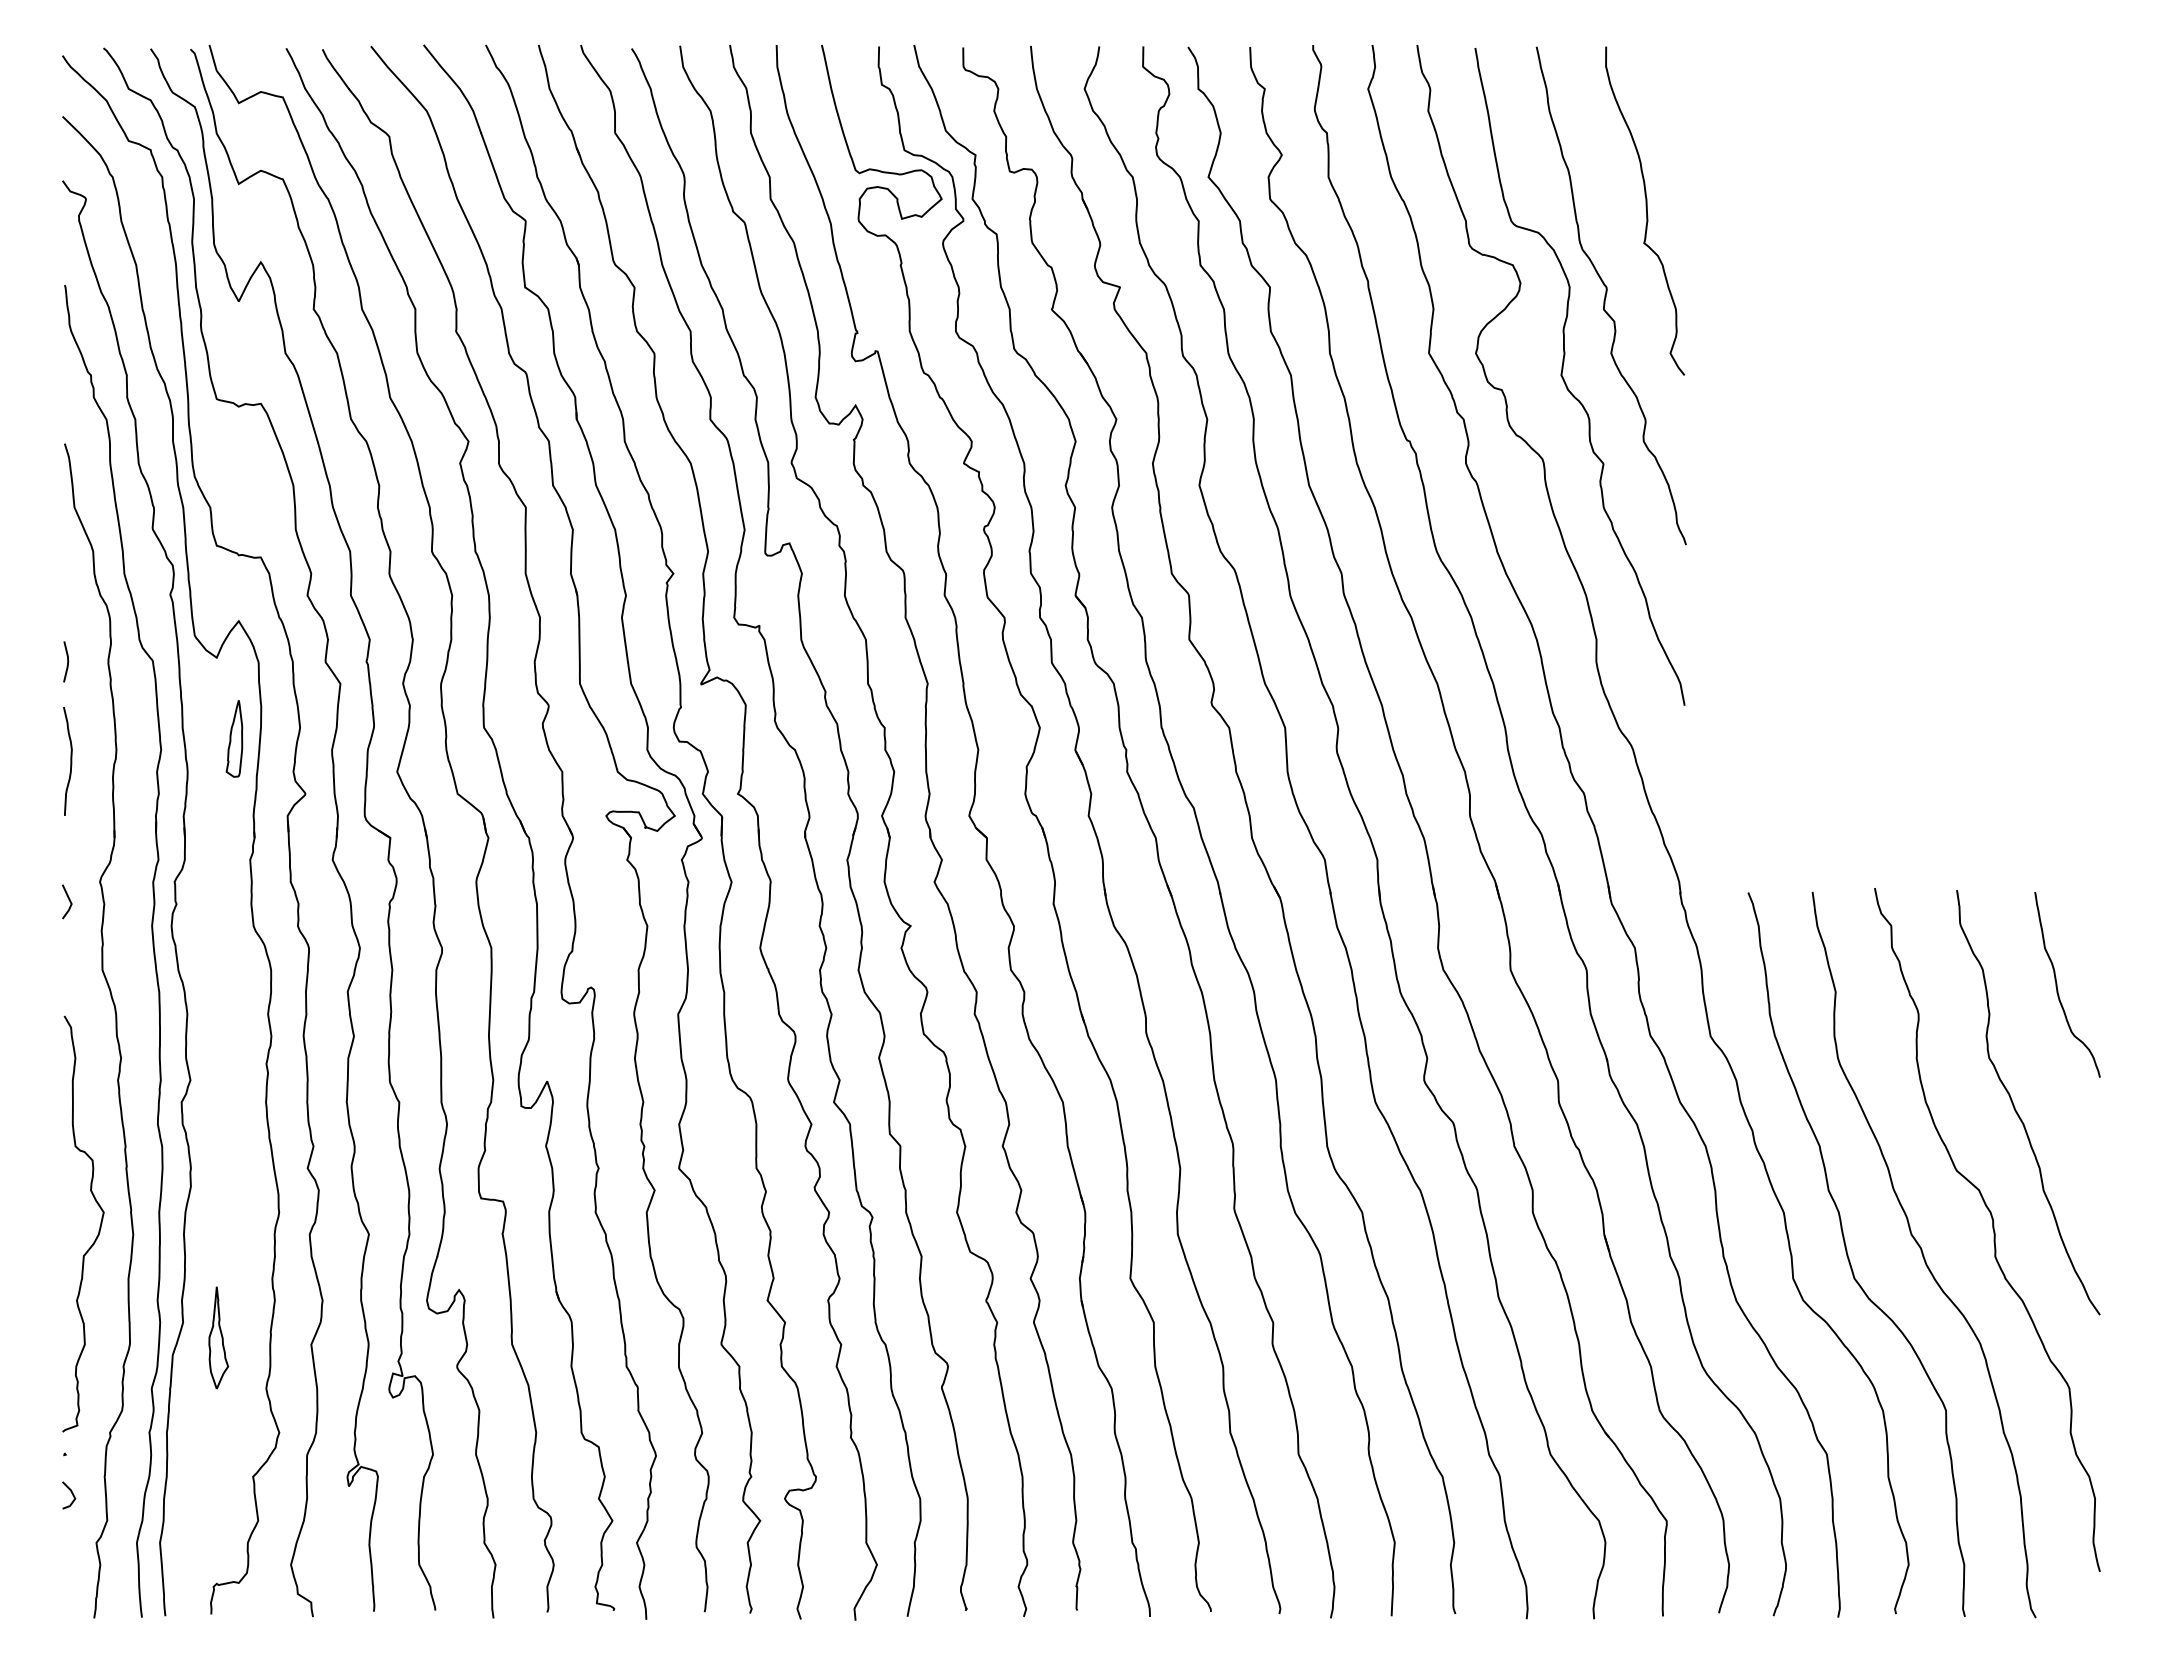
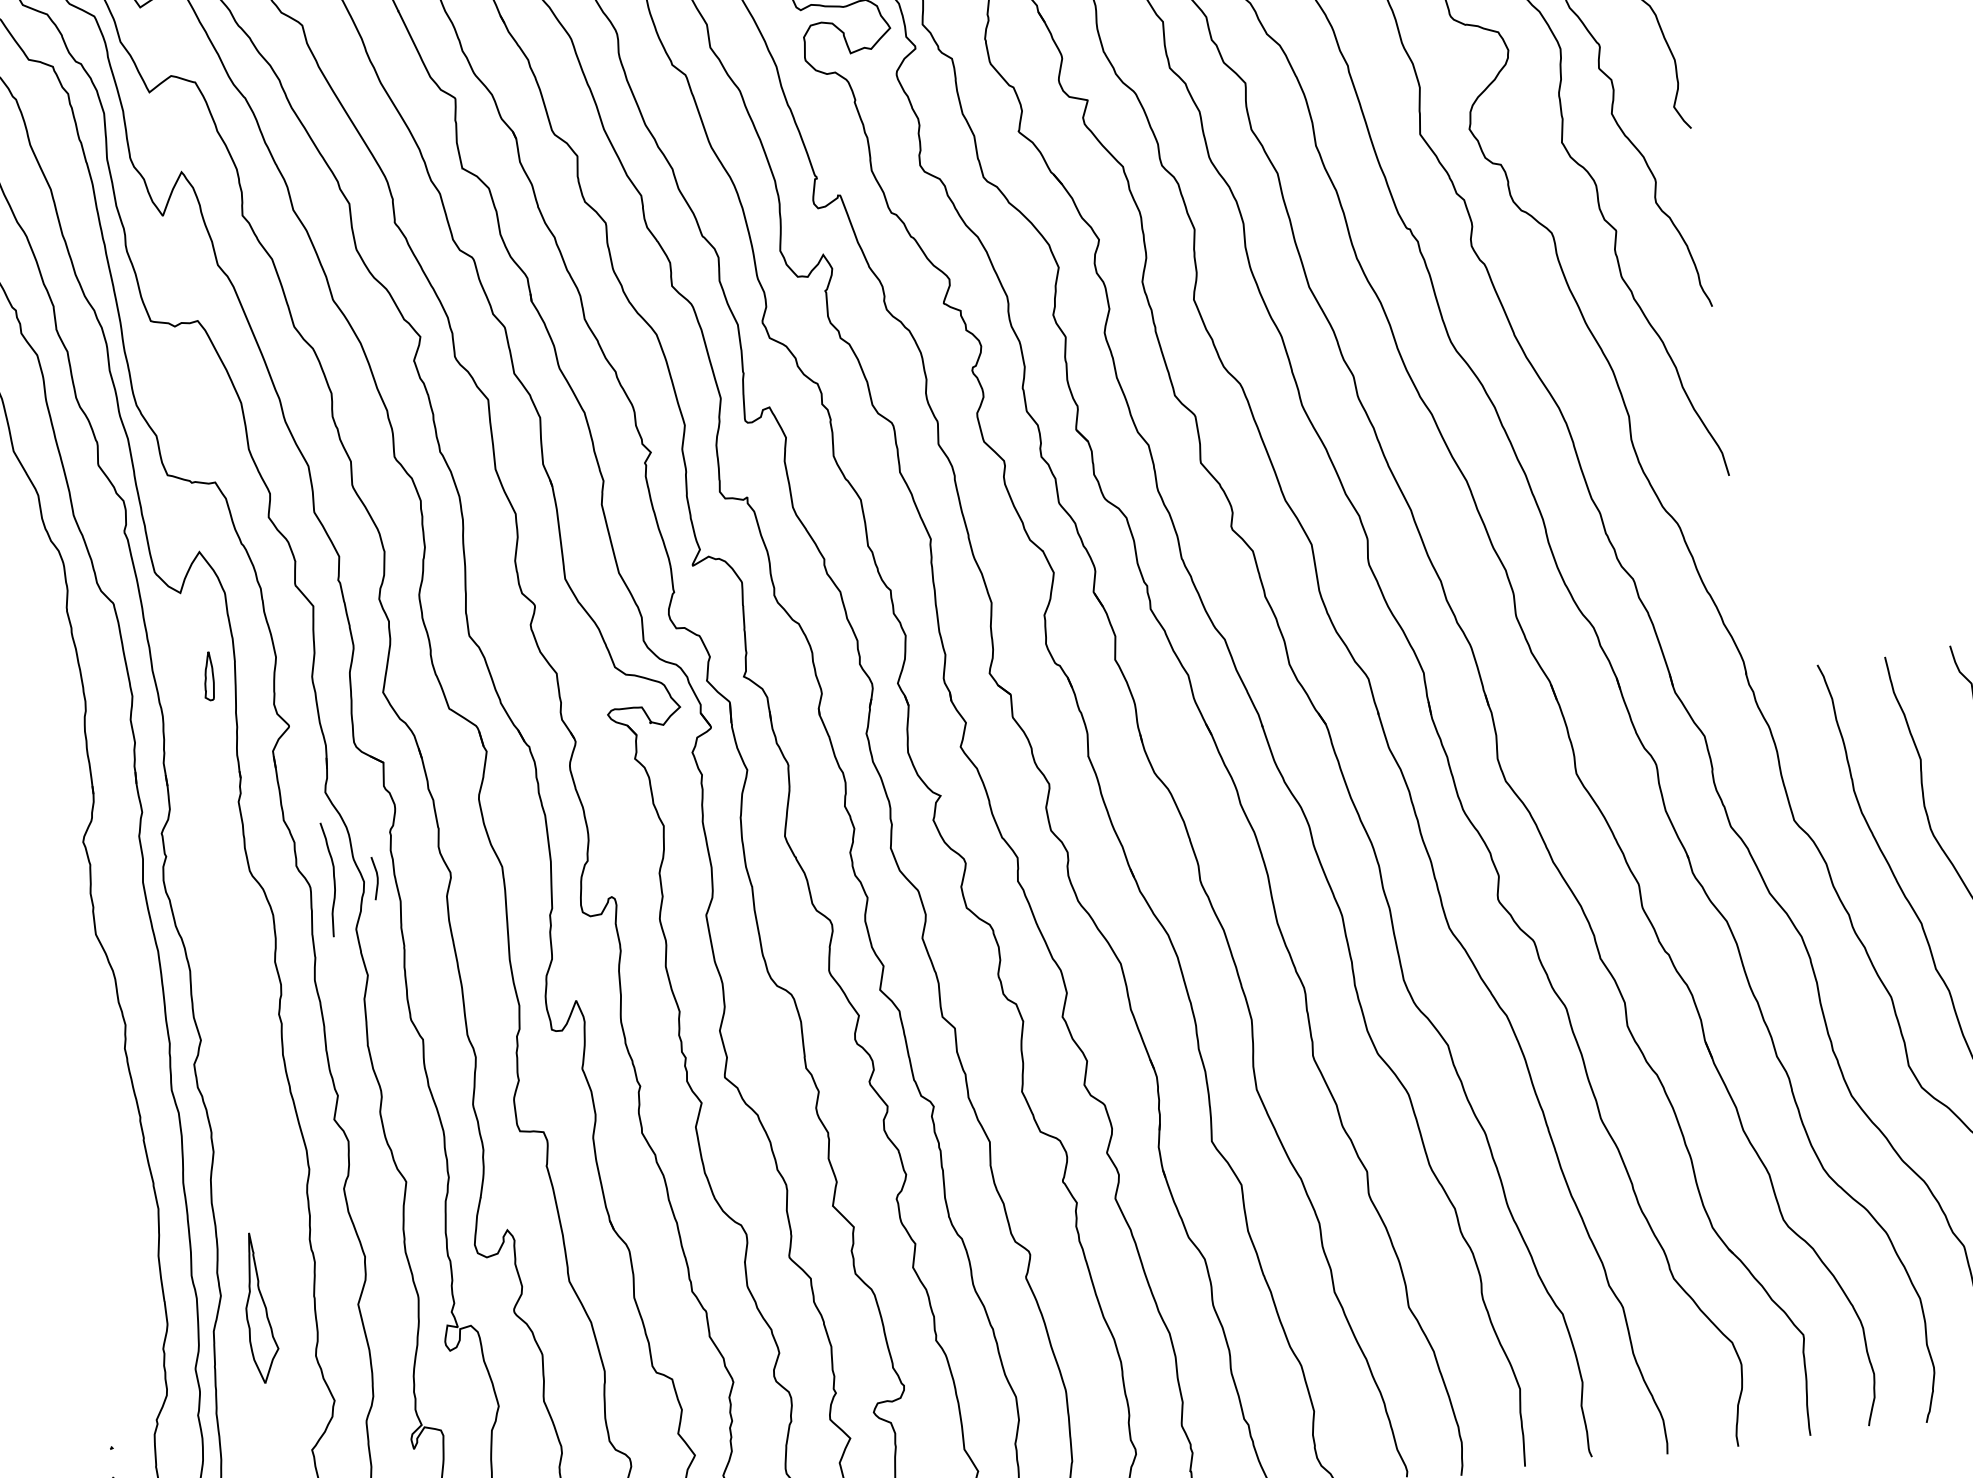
line: (67, 661) -> (376, 877), moved
part: (234, 738) -> (208, 675), size x0.6
curve: (70, 761) -> (333, 879), moved
line: (68, 900) -> (52, 865), removed
curve: (99, 1226) -> (122, 1204), removed
part: (218, 1337) -> (259, 1307), size x1.4

